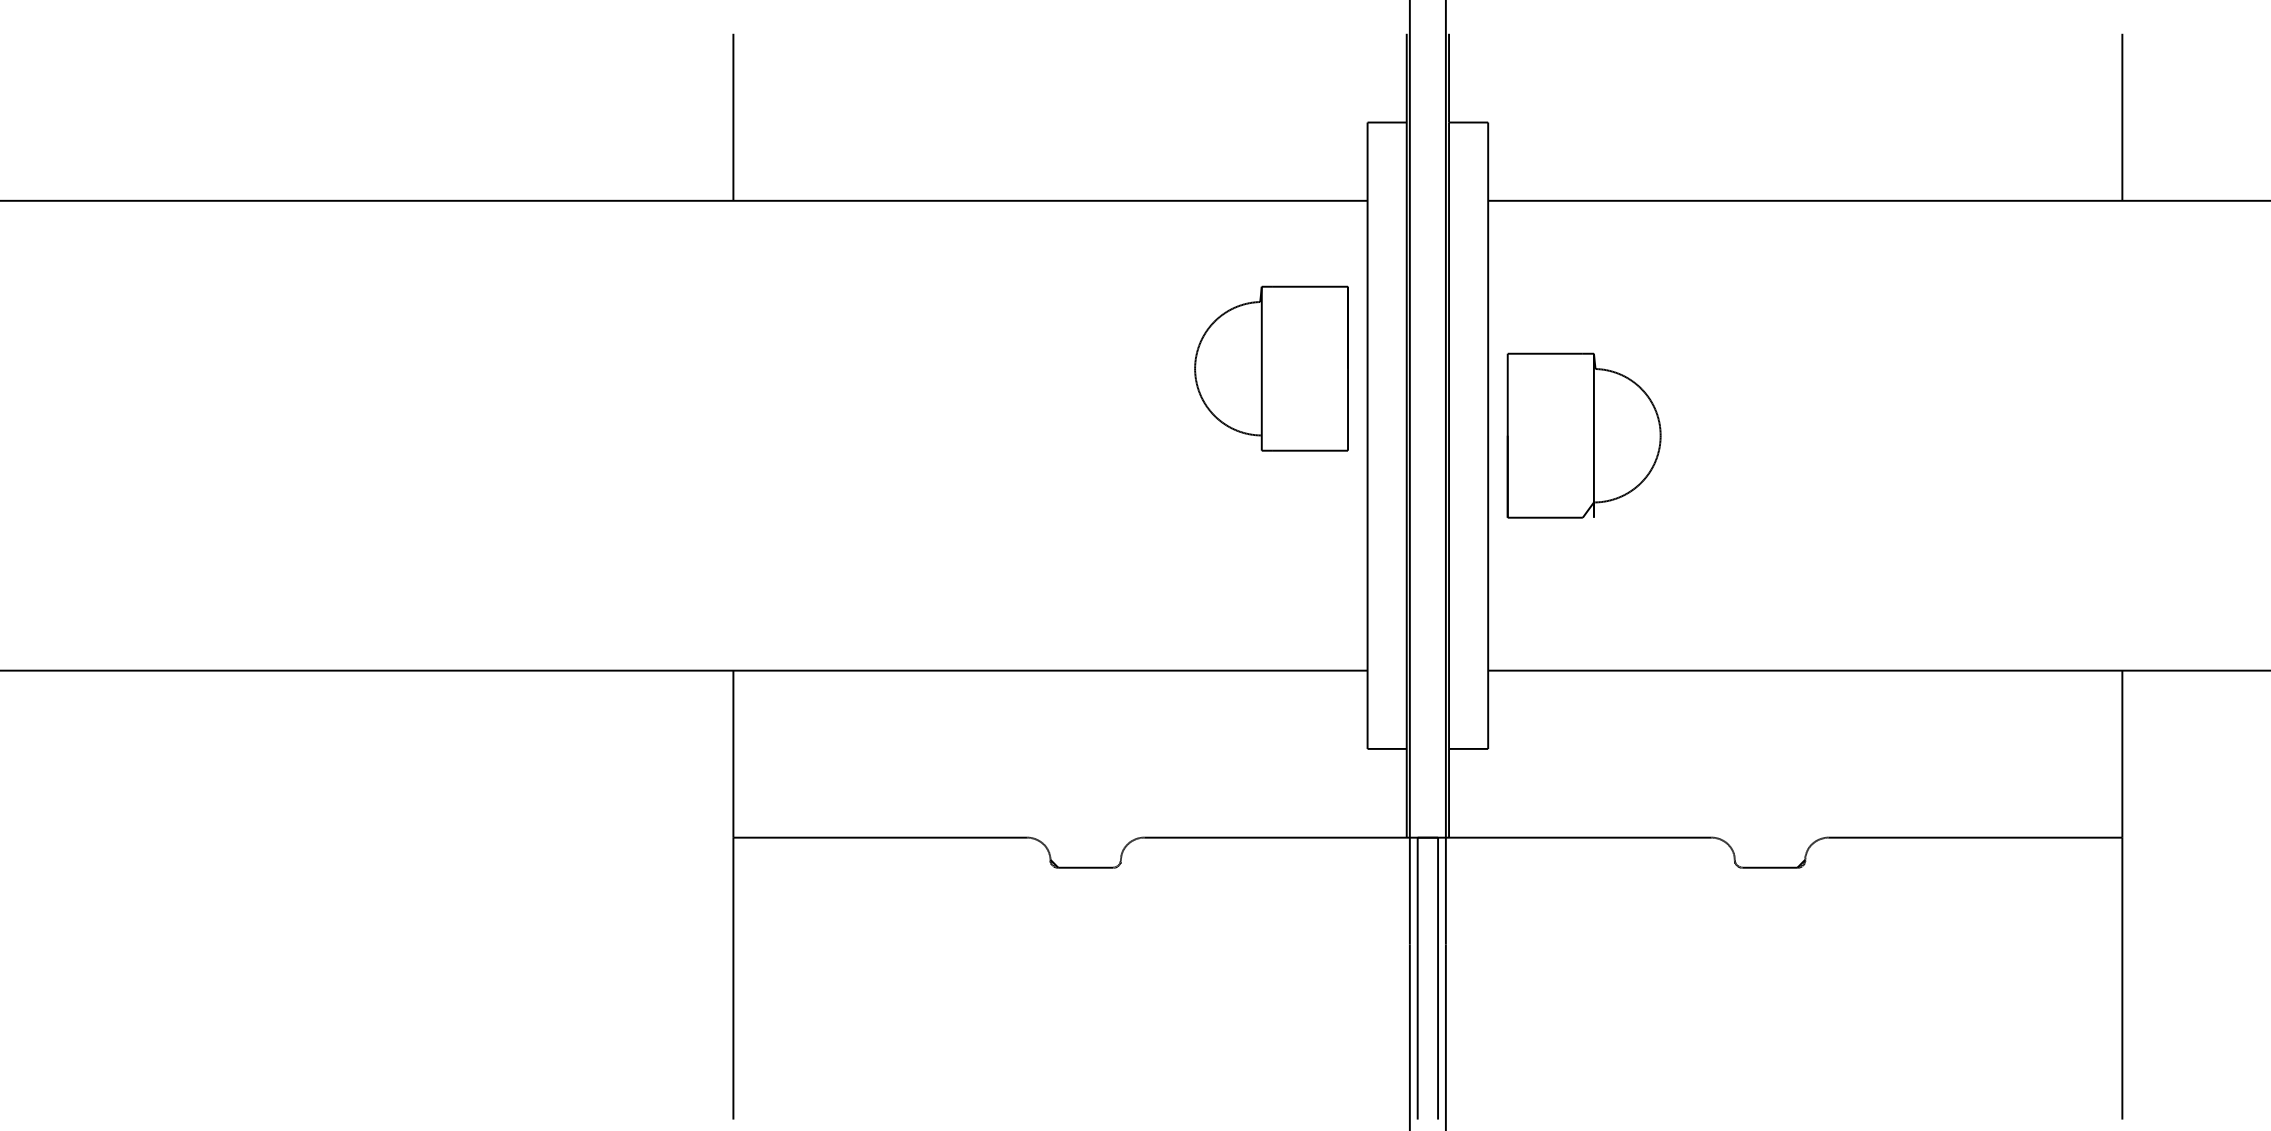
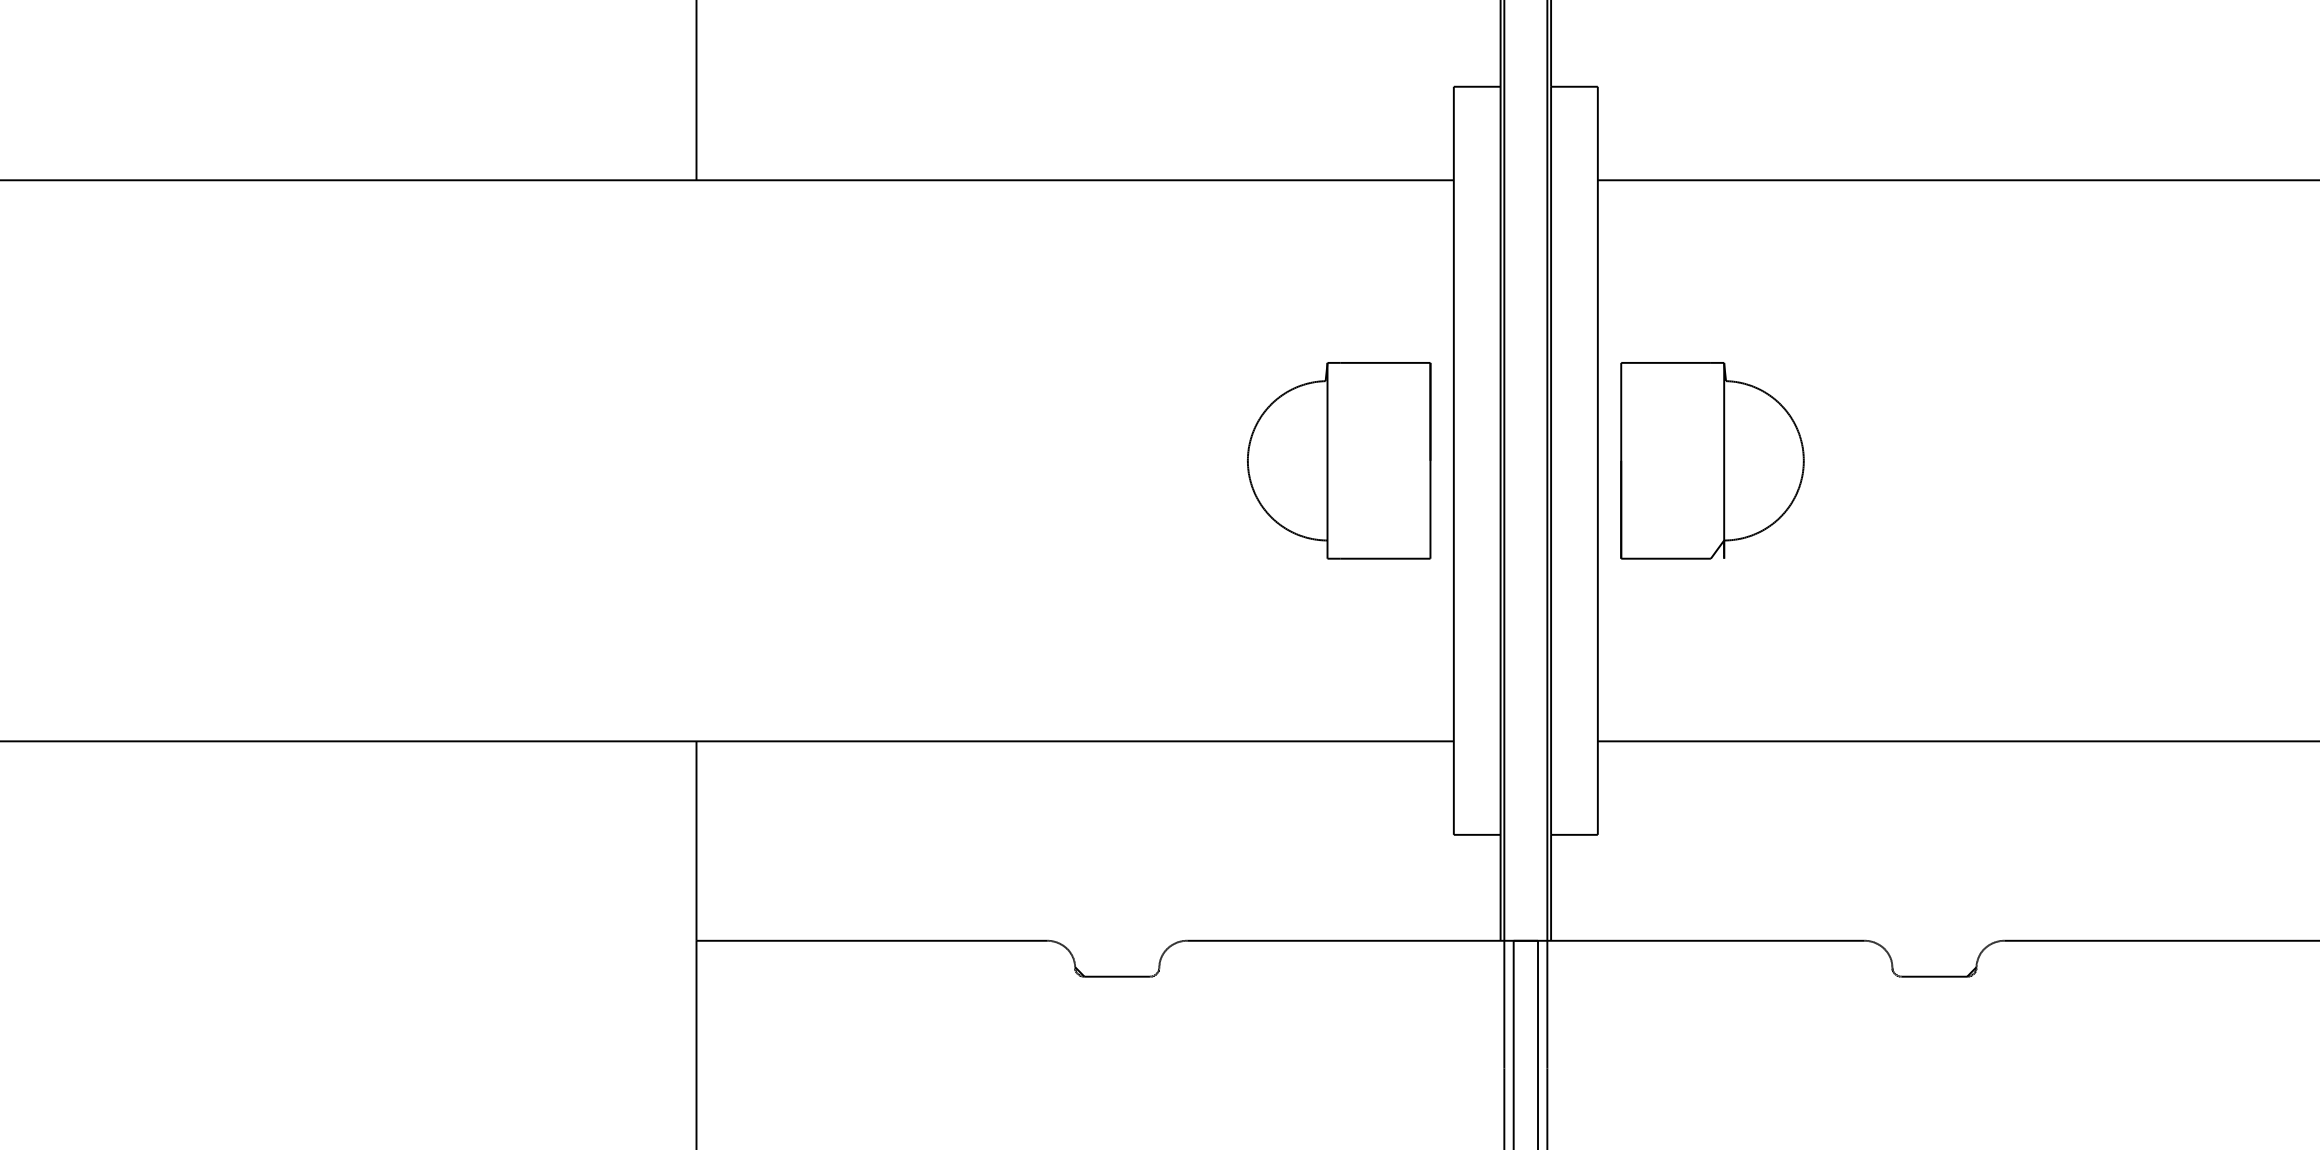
part: (1271, 368) -> (1339, 460), moved

